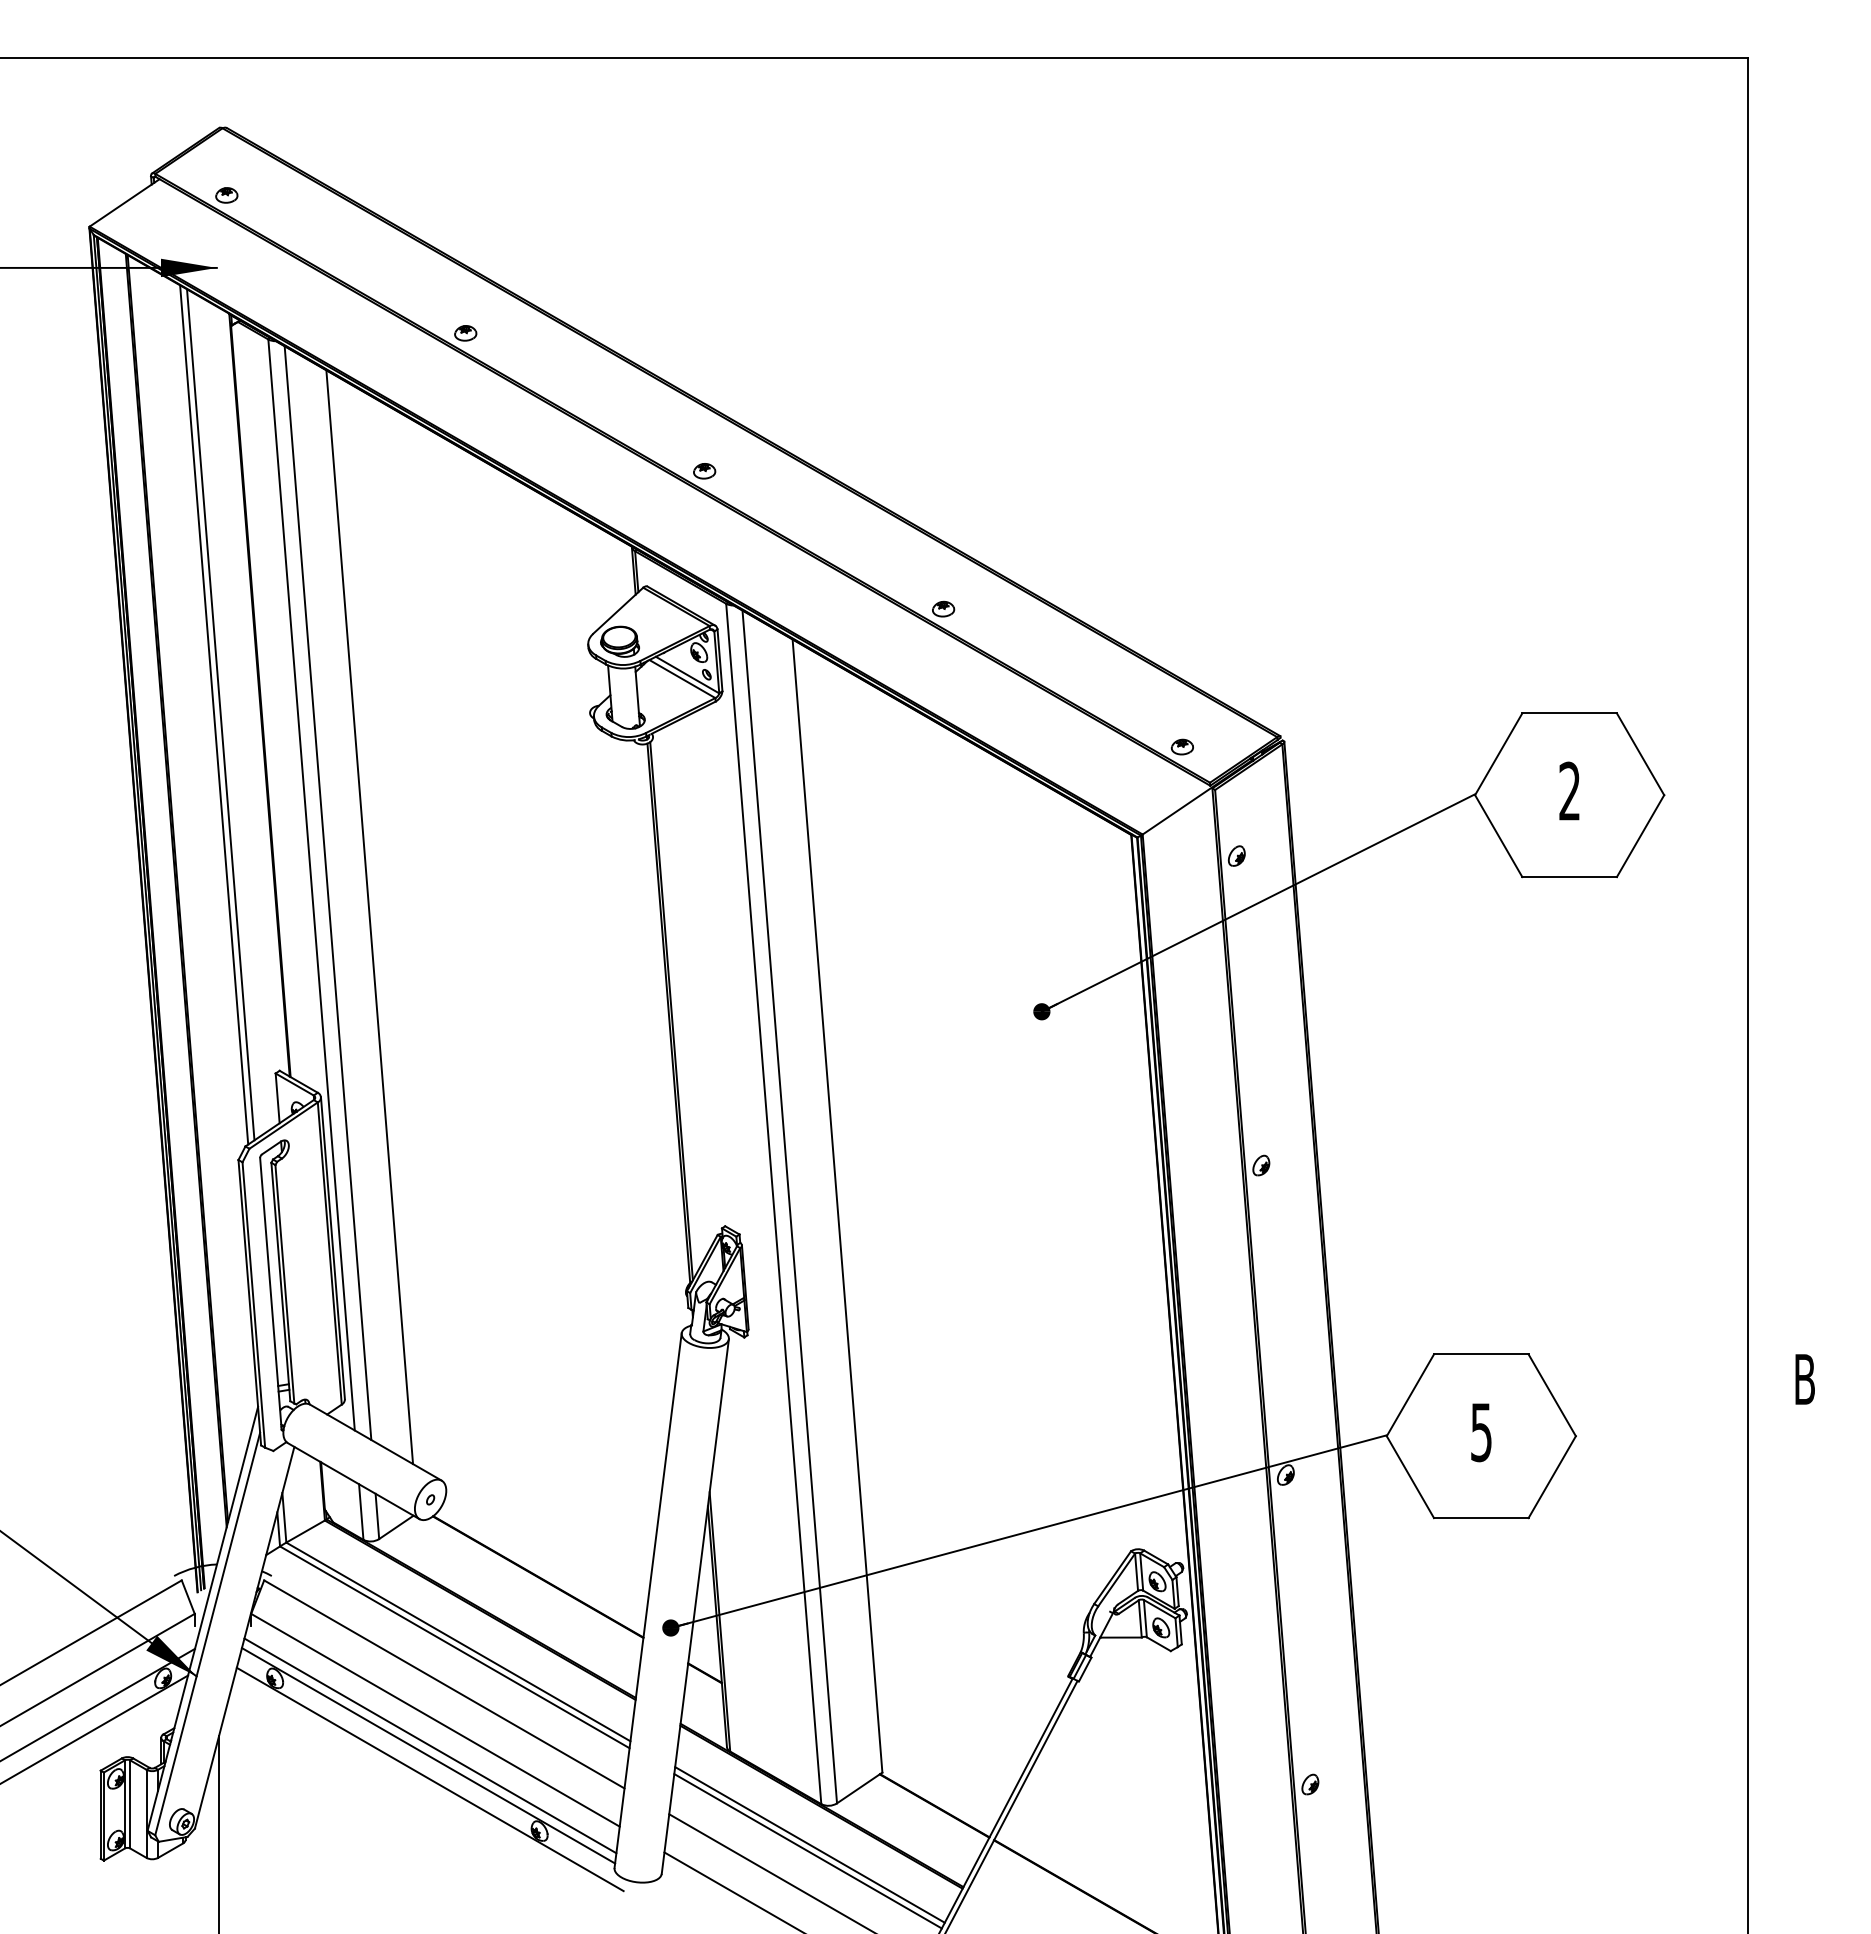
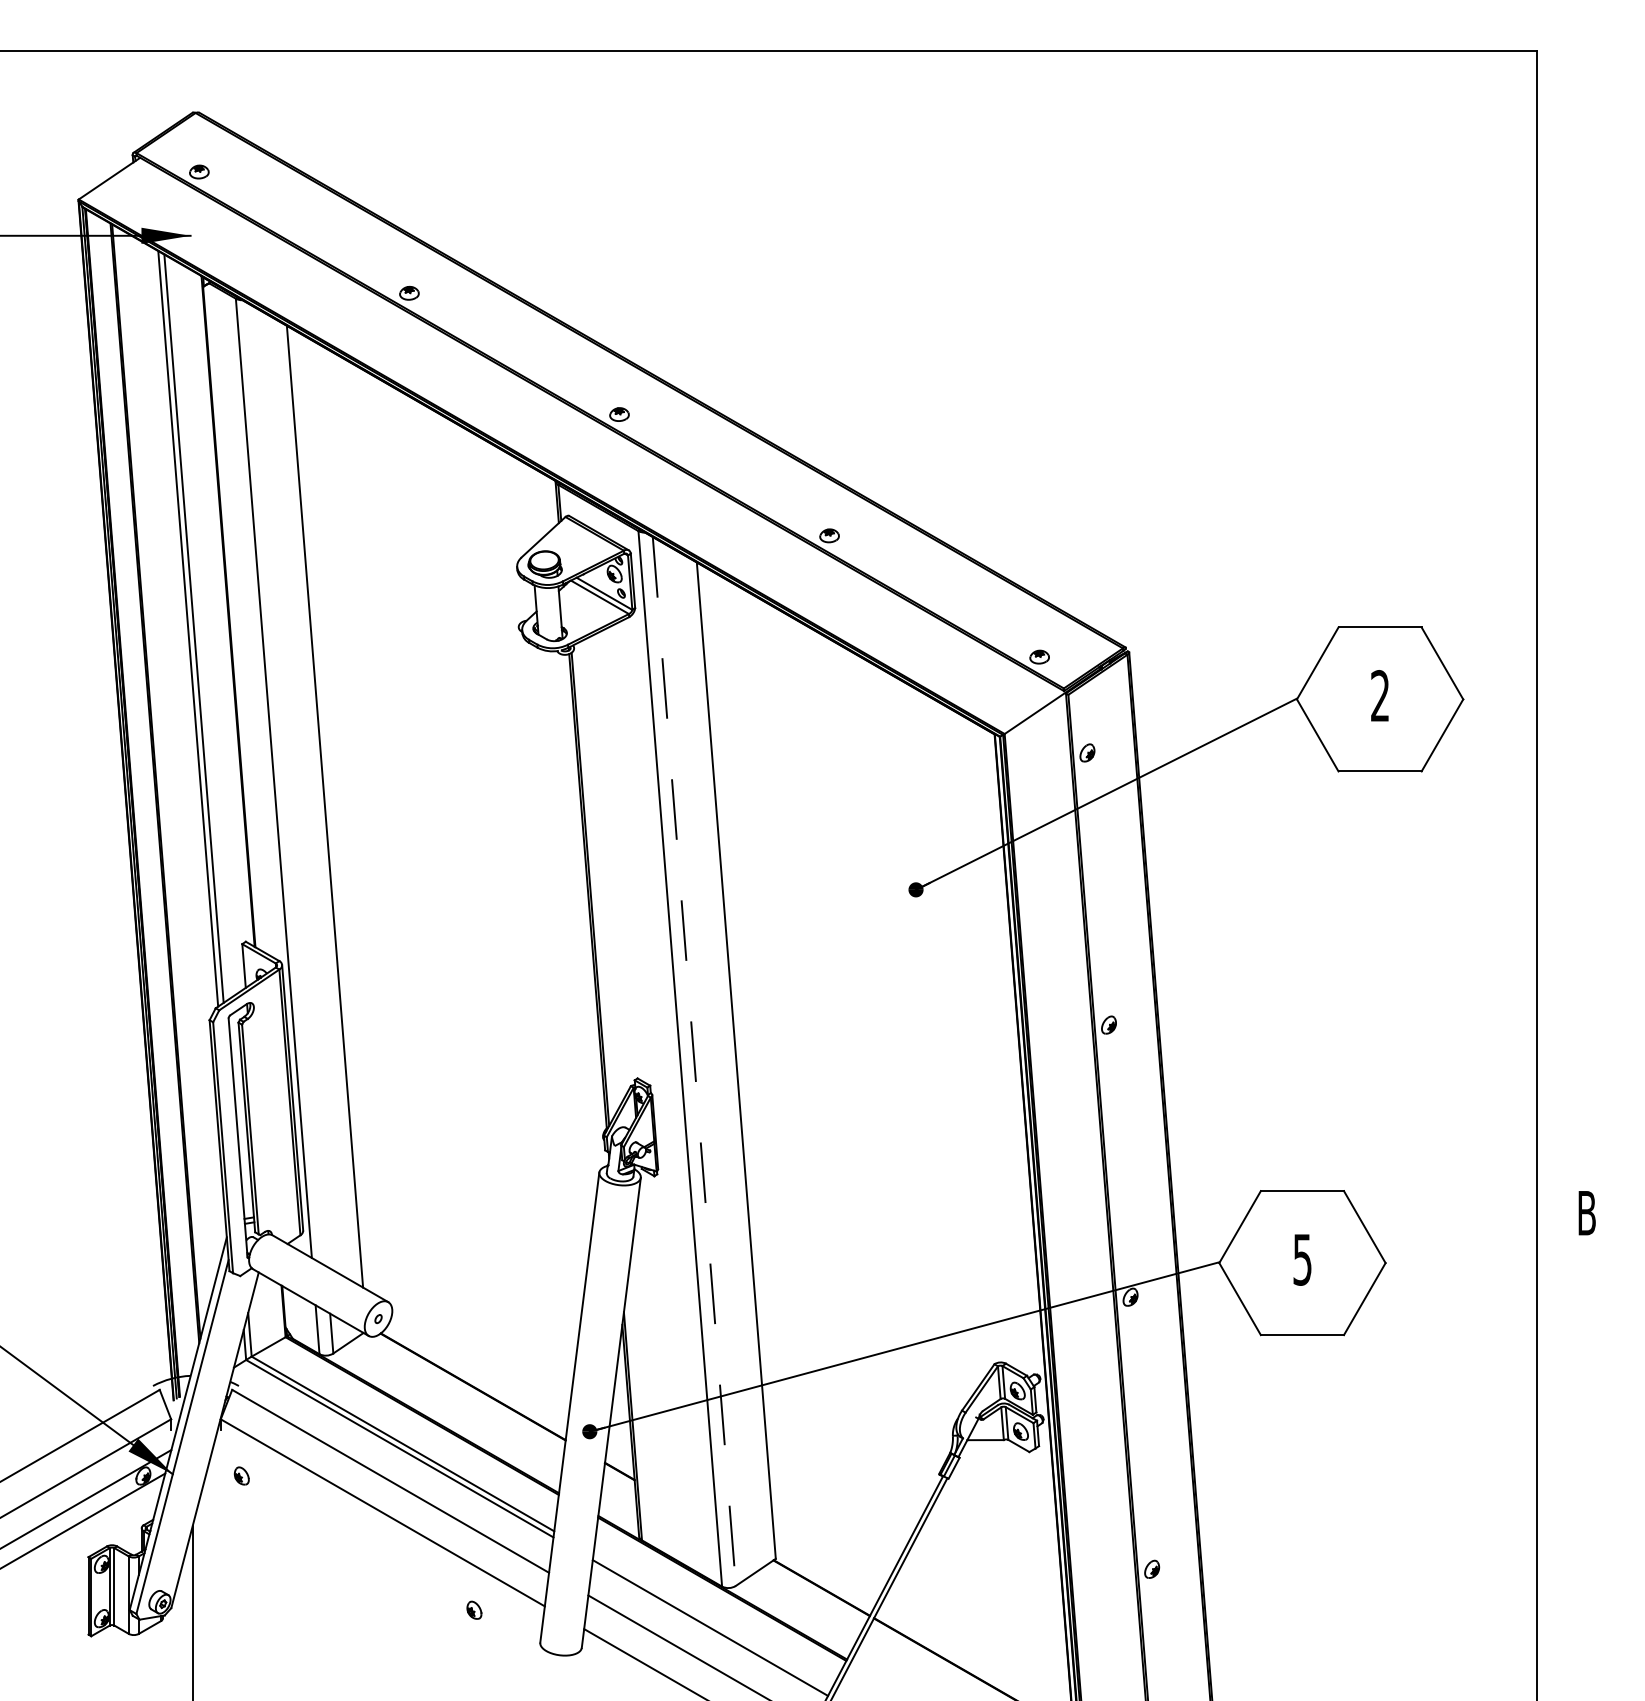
line: (327, 893) -> (287, 785), removed
line: (789, 1207) -> (694, 1061), solid -> dashed
line: (430, 1745) -> (378, 1535), removed
line: (428, 1755) -> (376, 1543), removed
line: (429, 1779) -> (377, 1564), removed
line: (809, 1844) -> (711, 1622), removed

